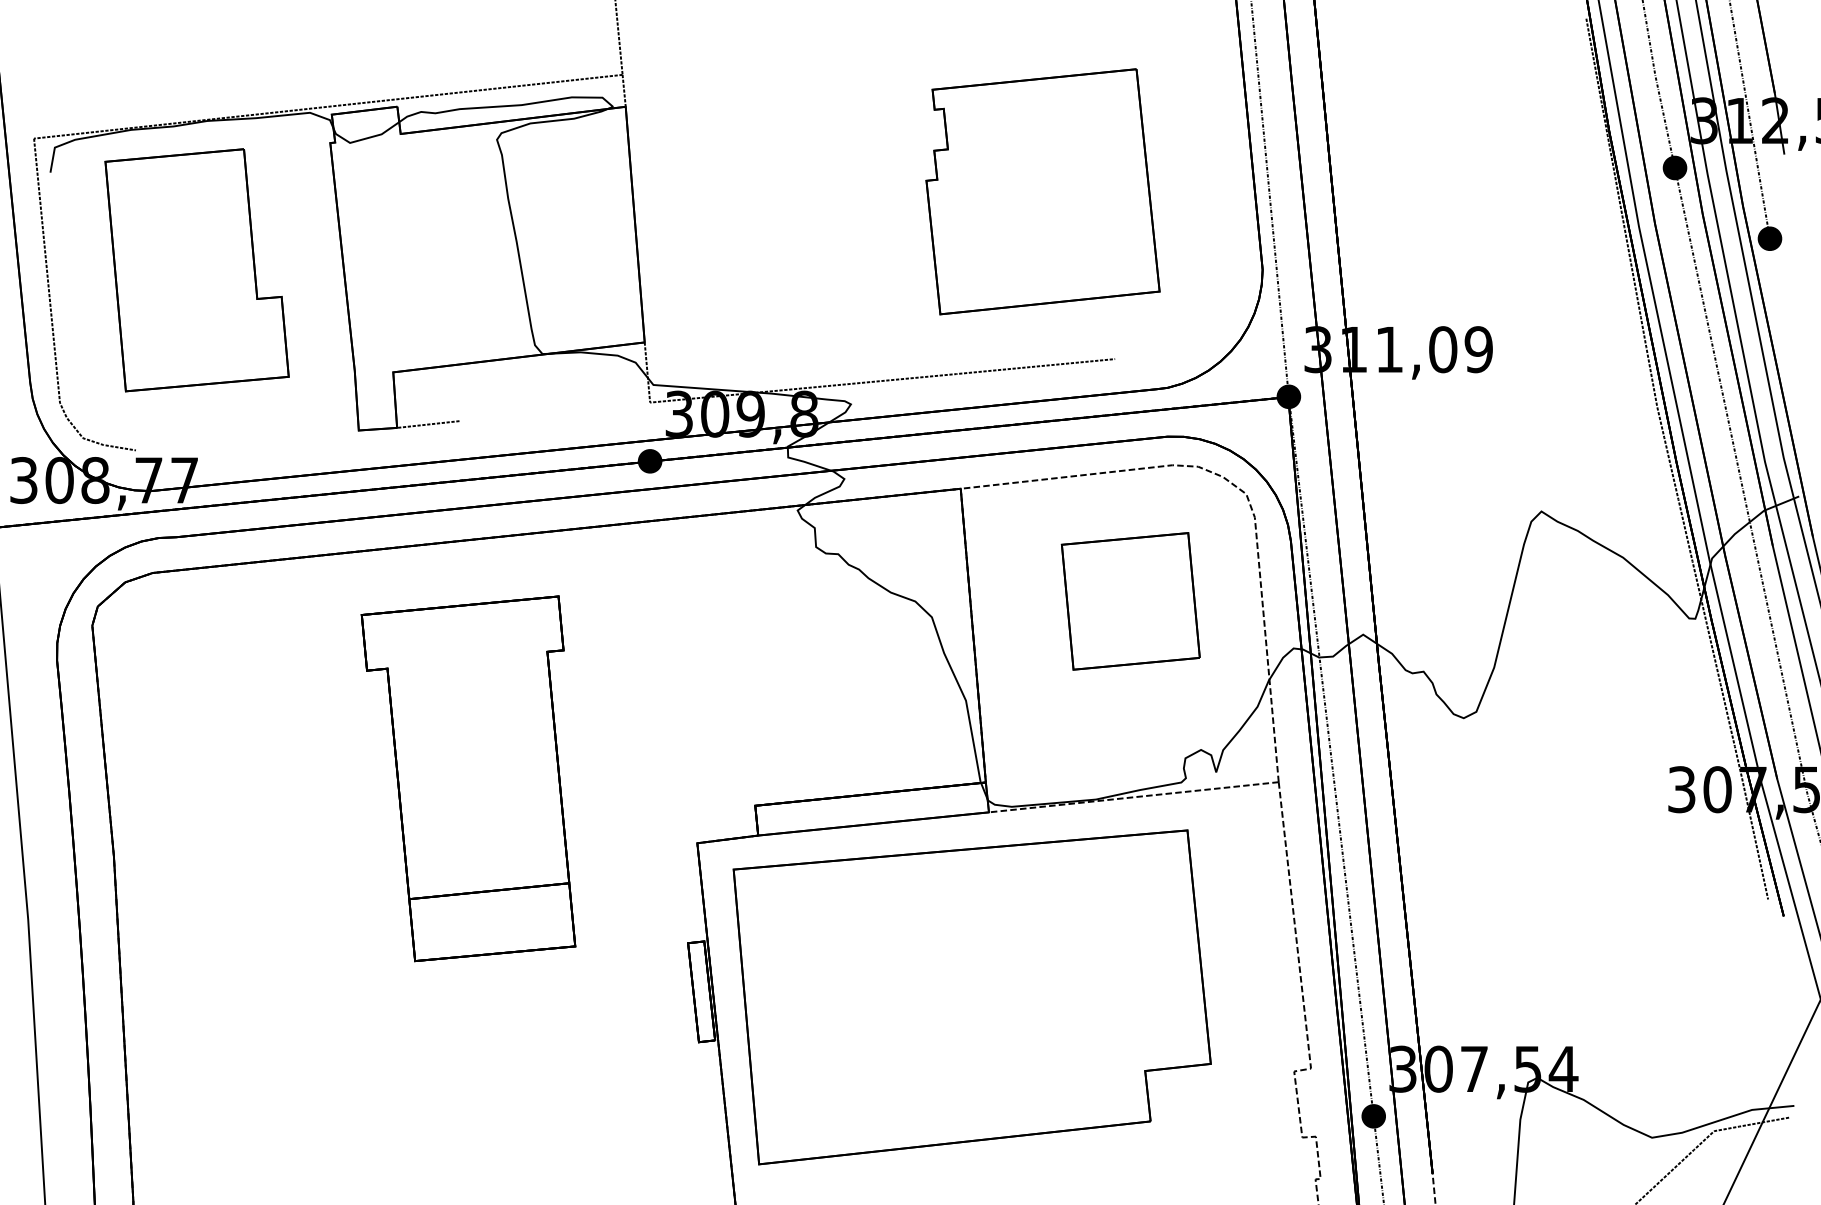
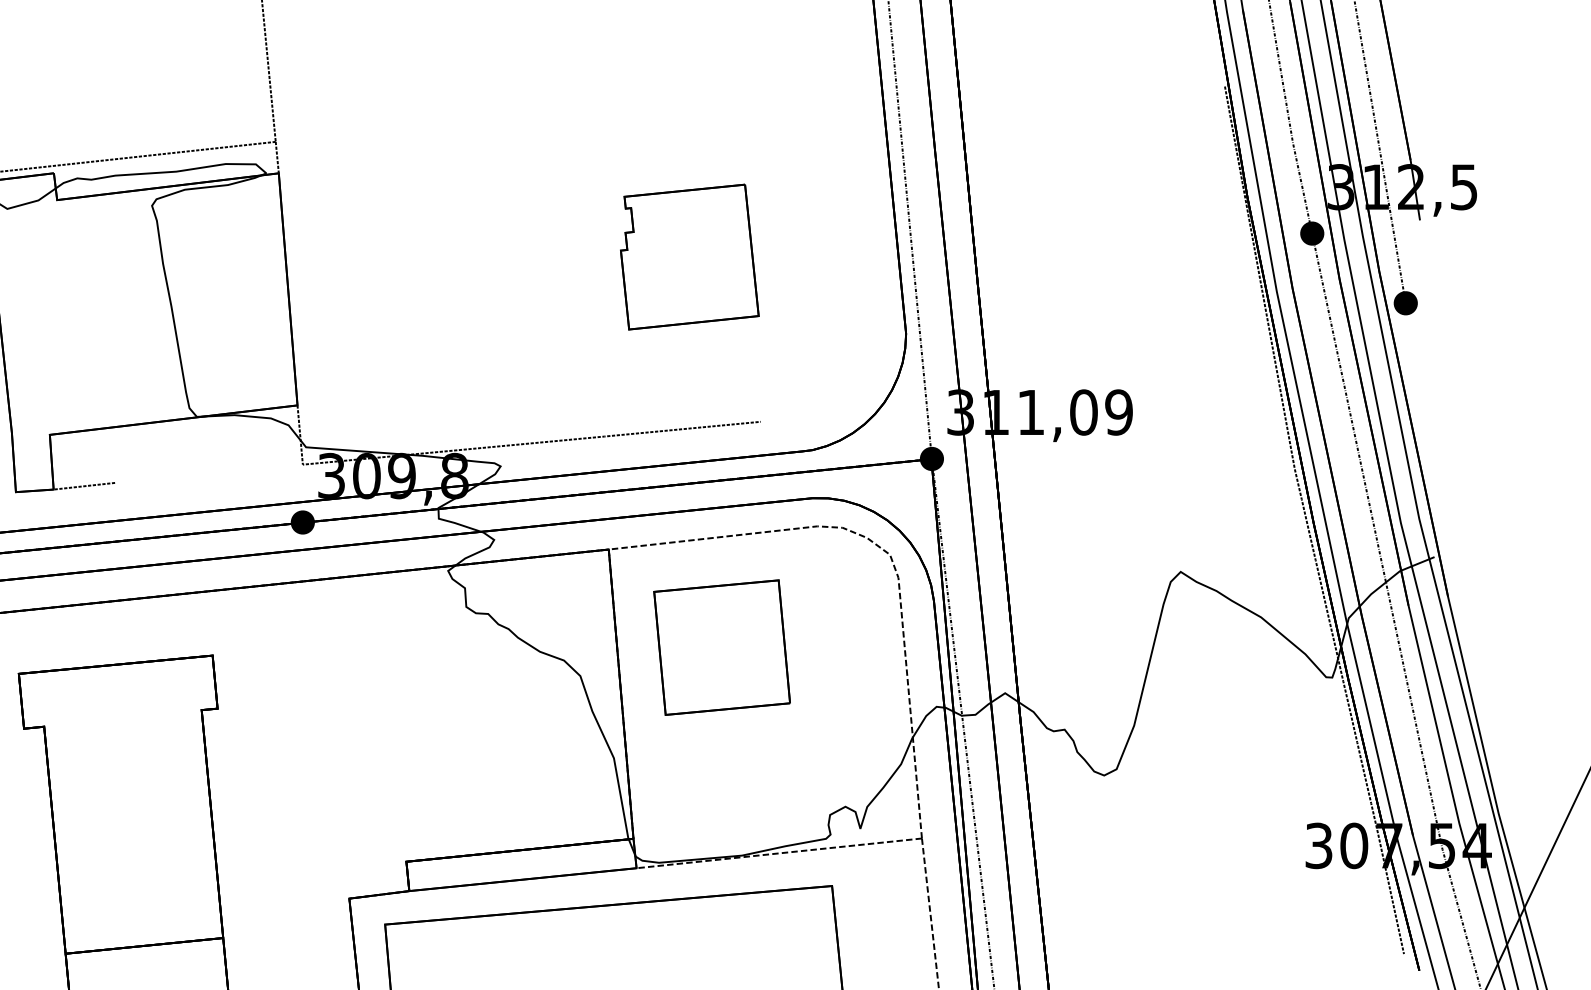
part: (1042, 191) -> (689, 256), size x0.6
part: (1130, 601) -> (721, 647), moved

